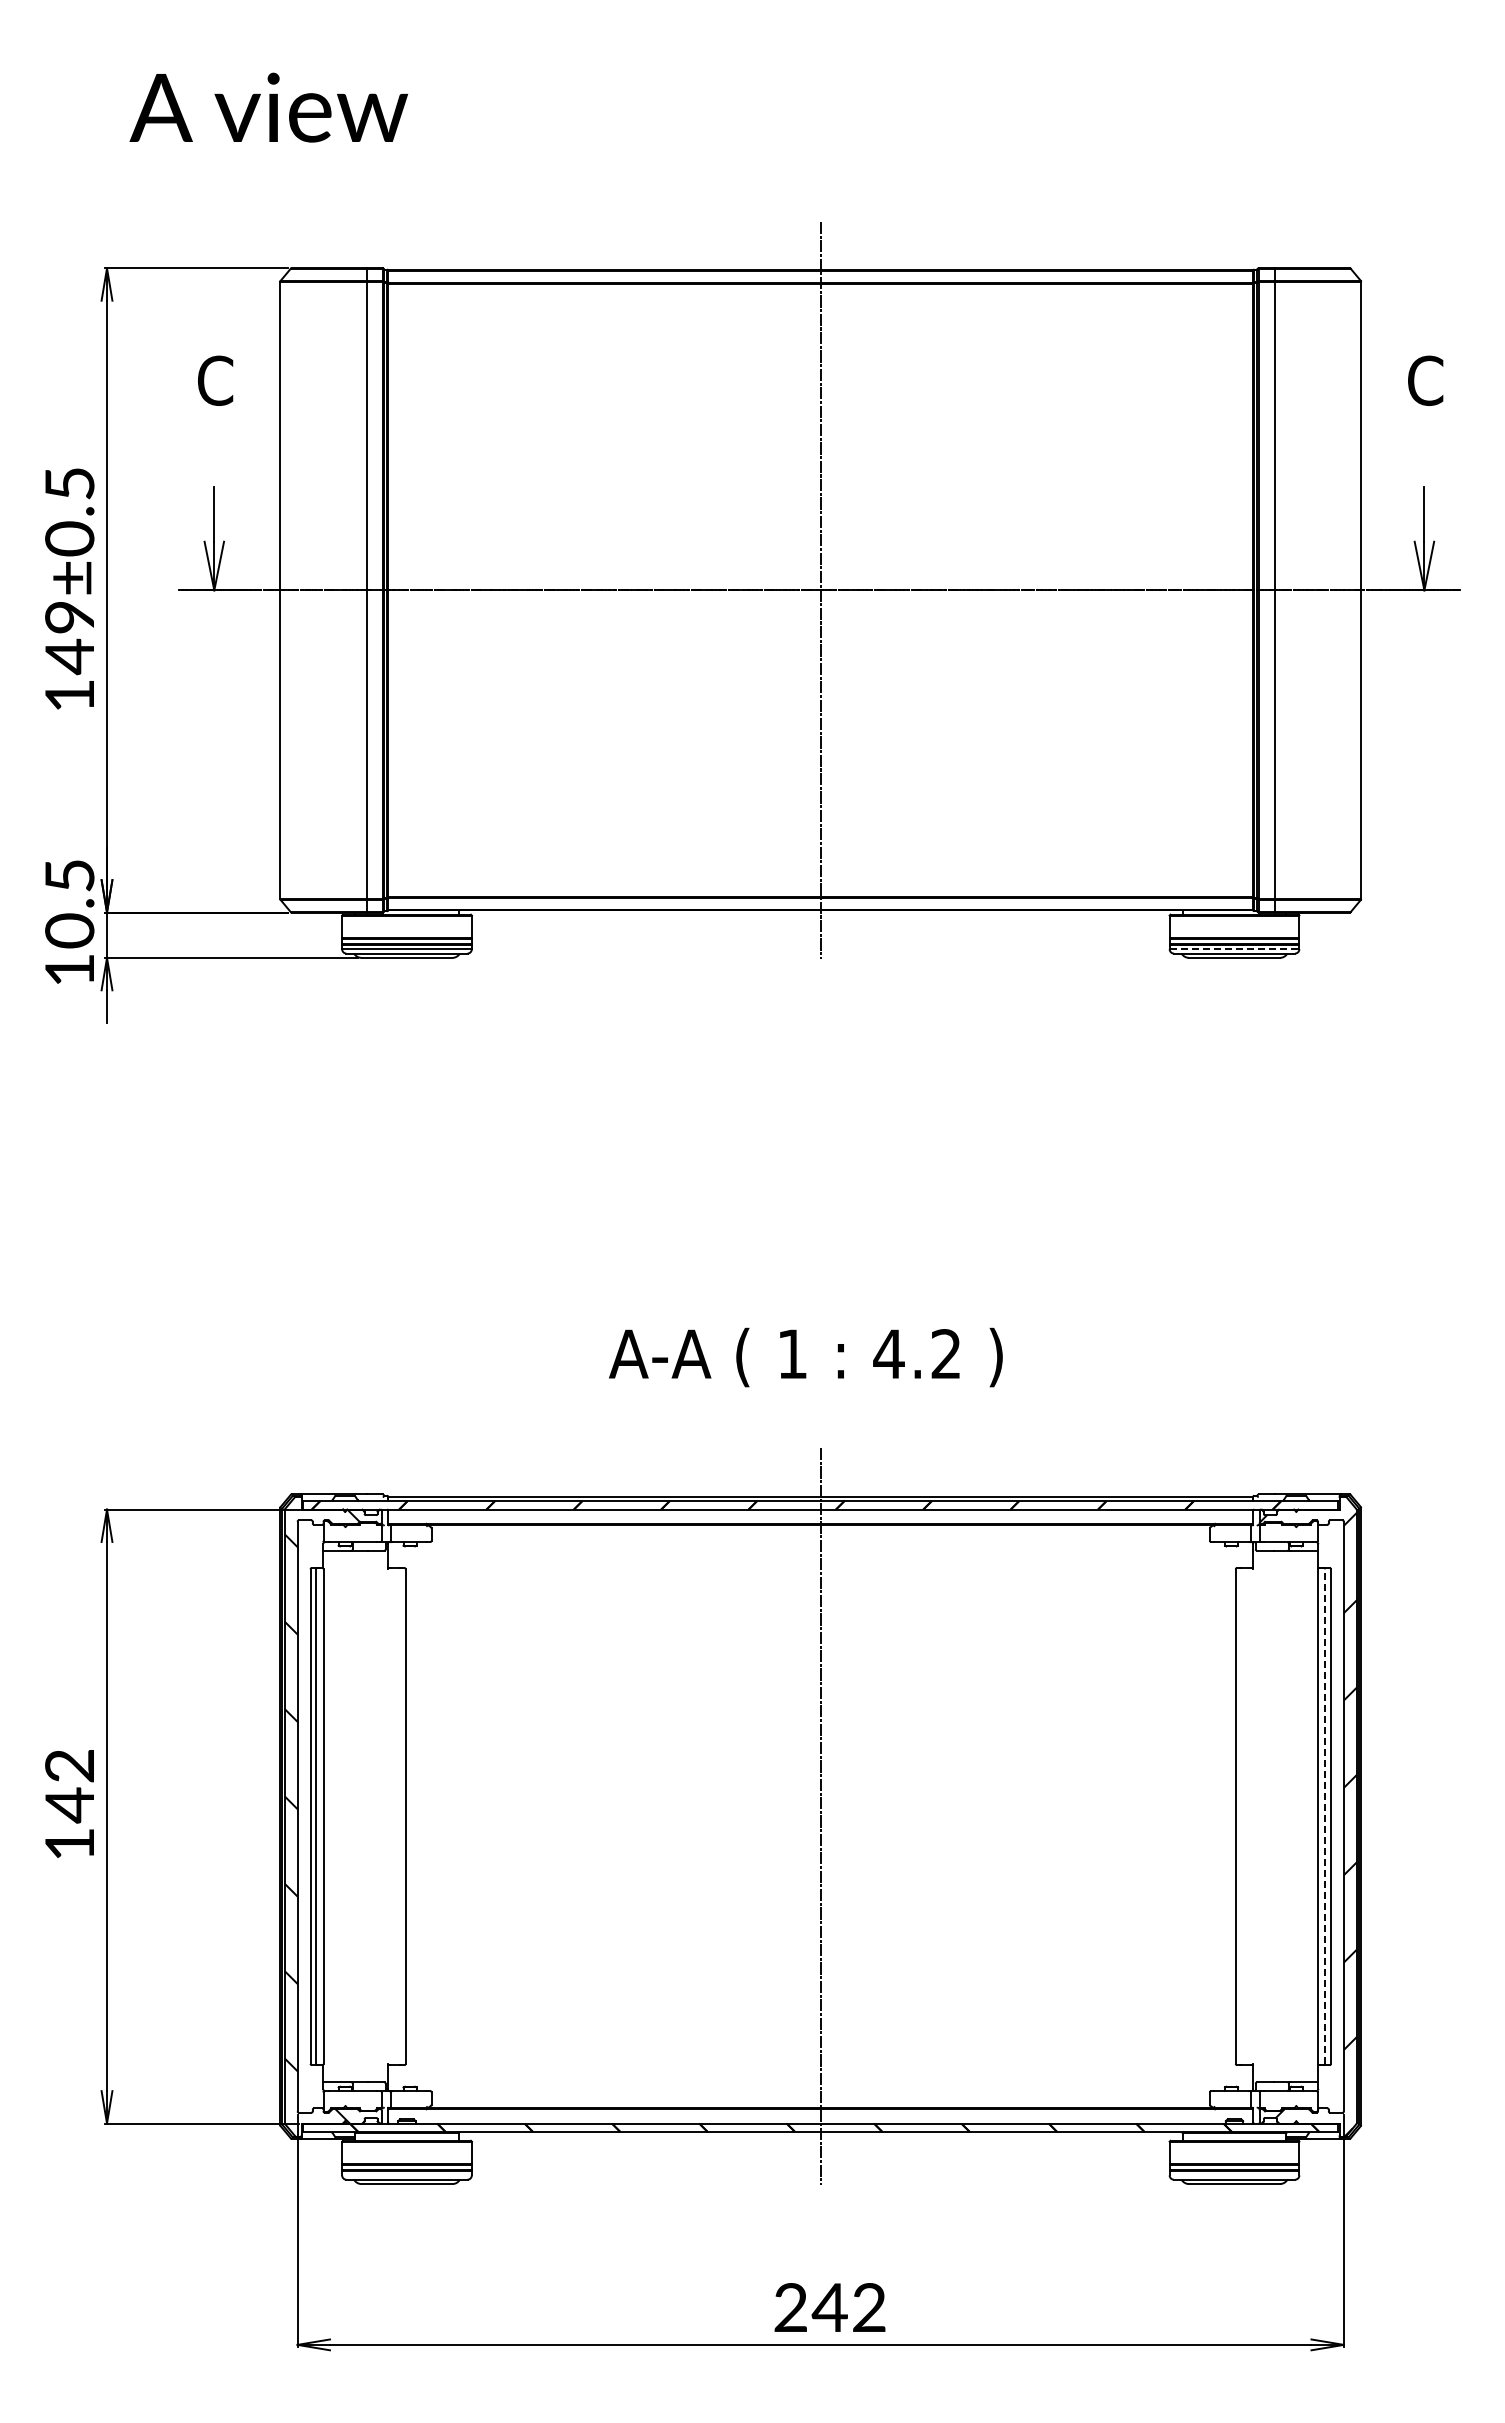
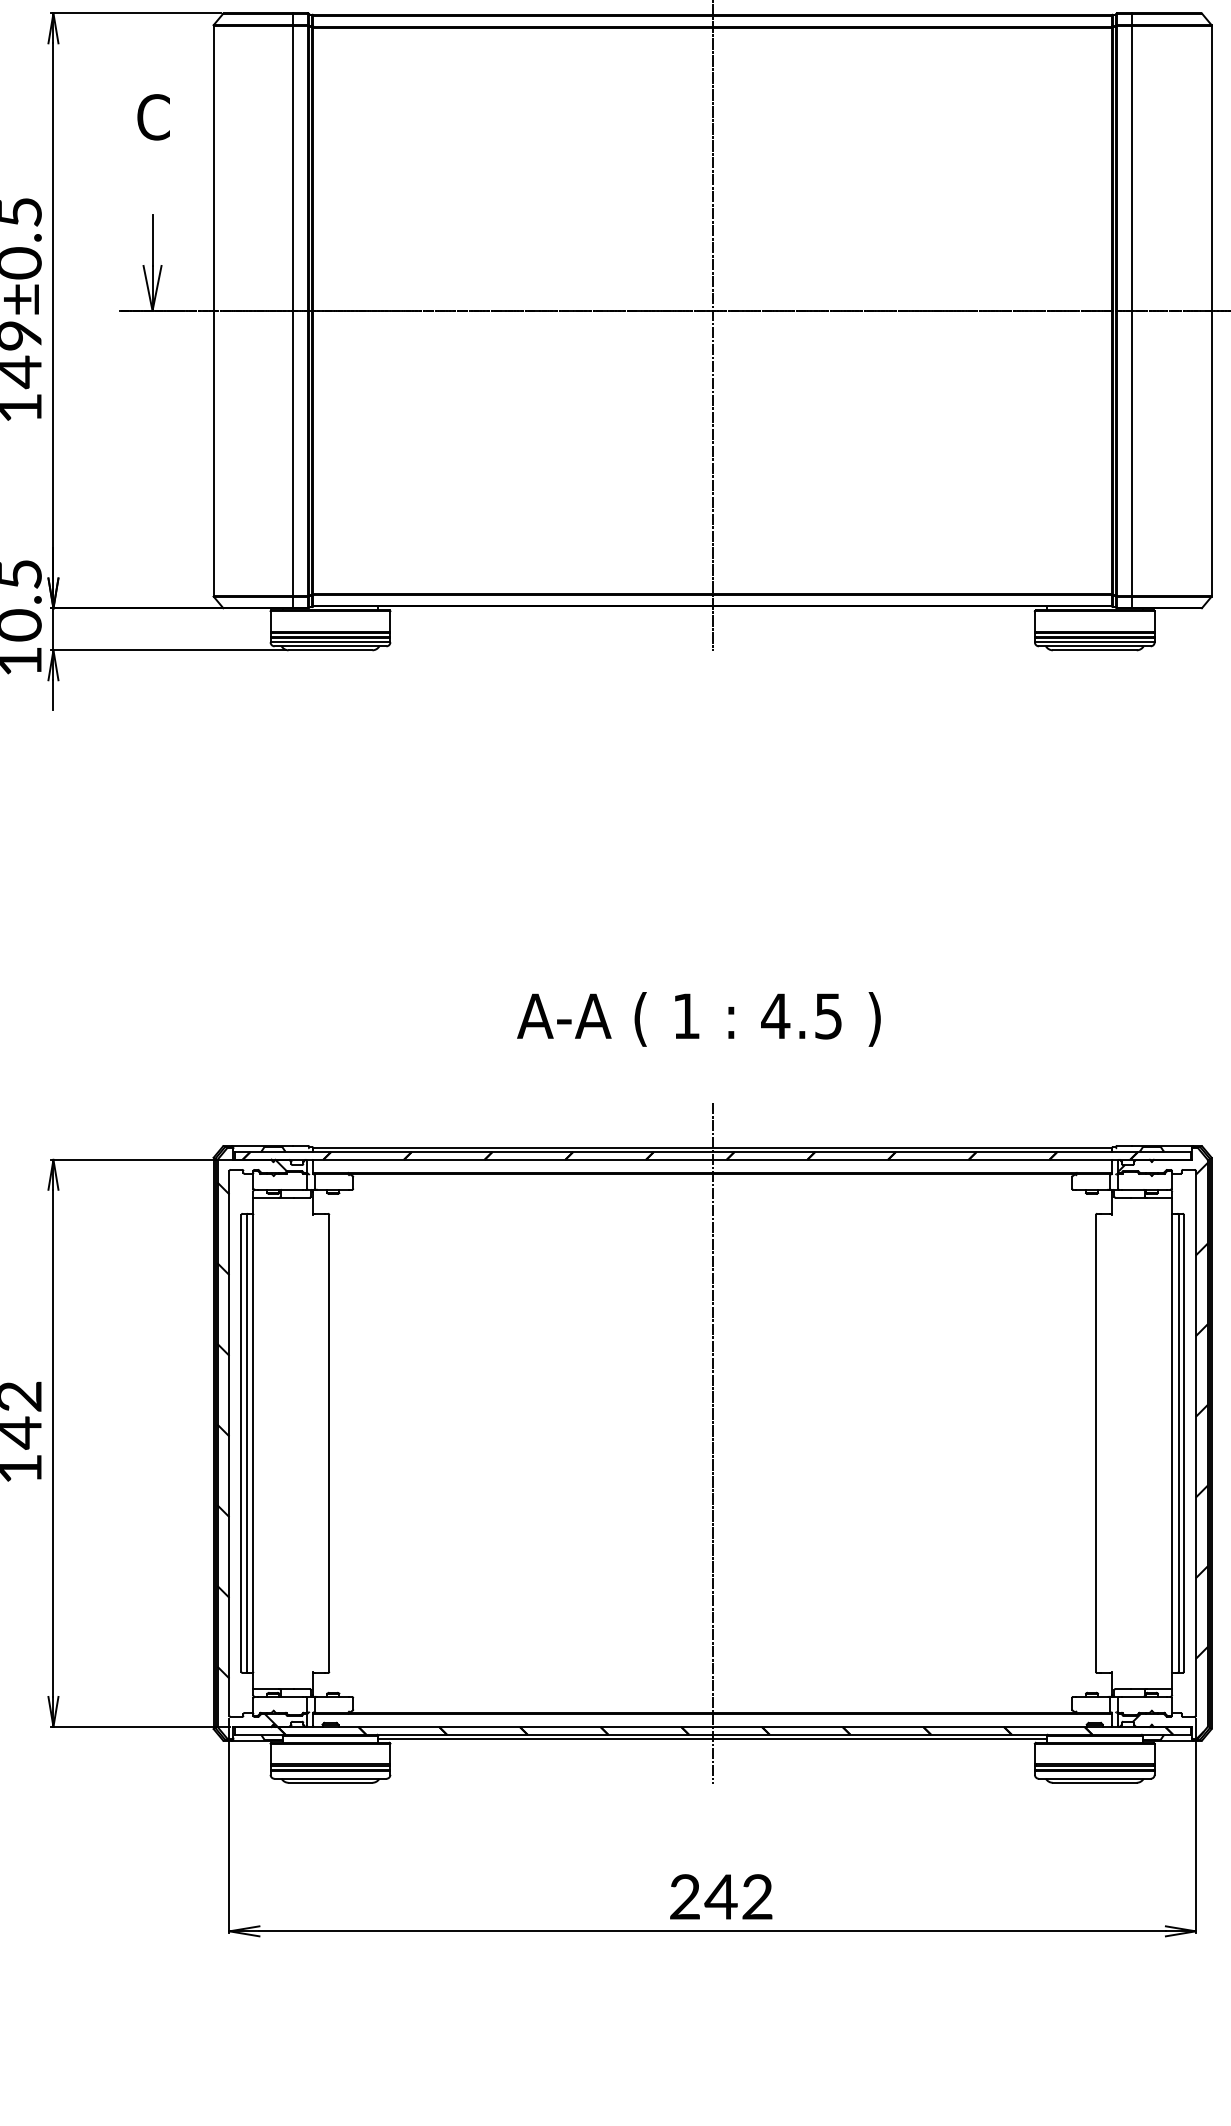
line: (1234, 949) -> (1094, 642), dashed -> solid
text: (945, 1354) -> (827, 1016), 4.2 -> 4.5
line: (1325, 1816) -> (1178, 1443), dashed -> solid
line: (820, 2136) -> (712, 1738), added

